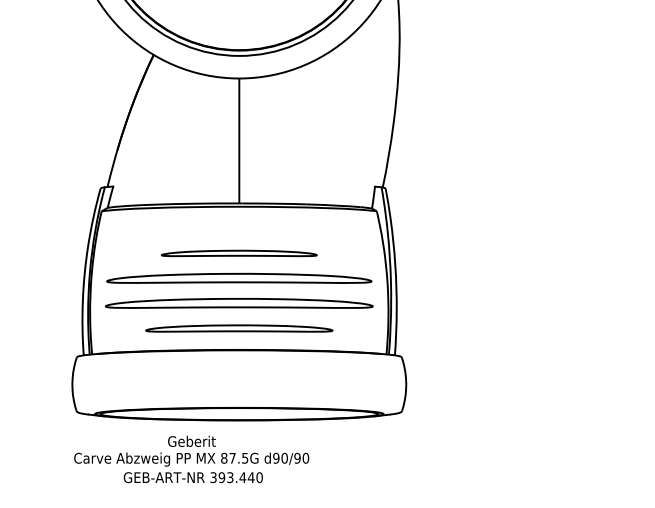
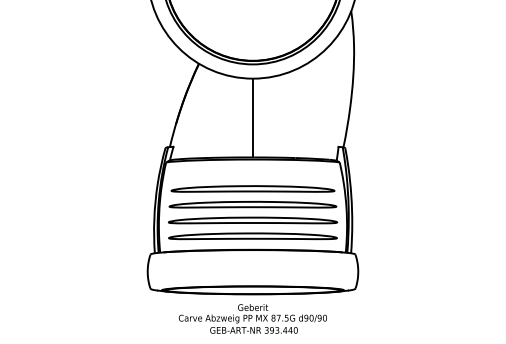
part: (238, 252) -> (252, 188), size x1.67
part: (238, 328) -> (252, 236), size x1.43
text: (190, 458) -> (252, 318), moved

